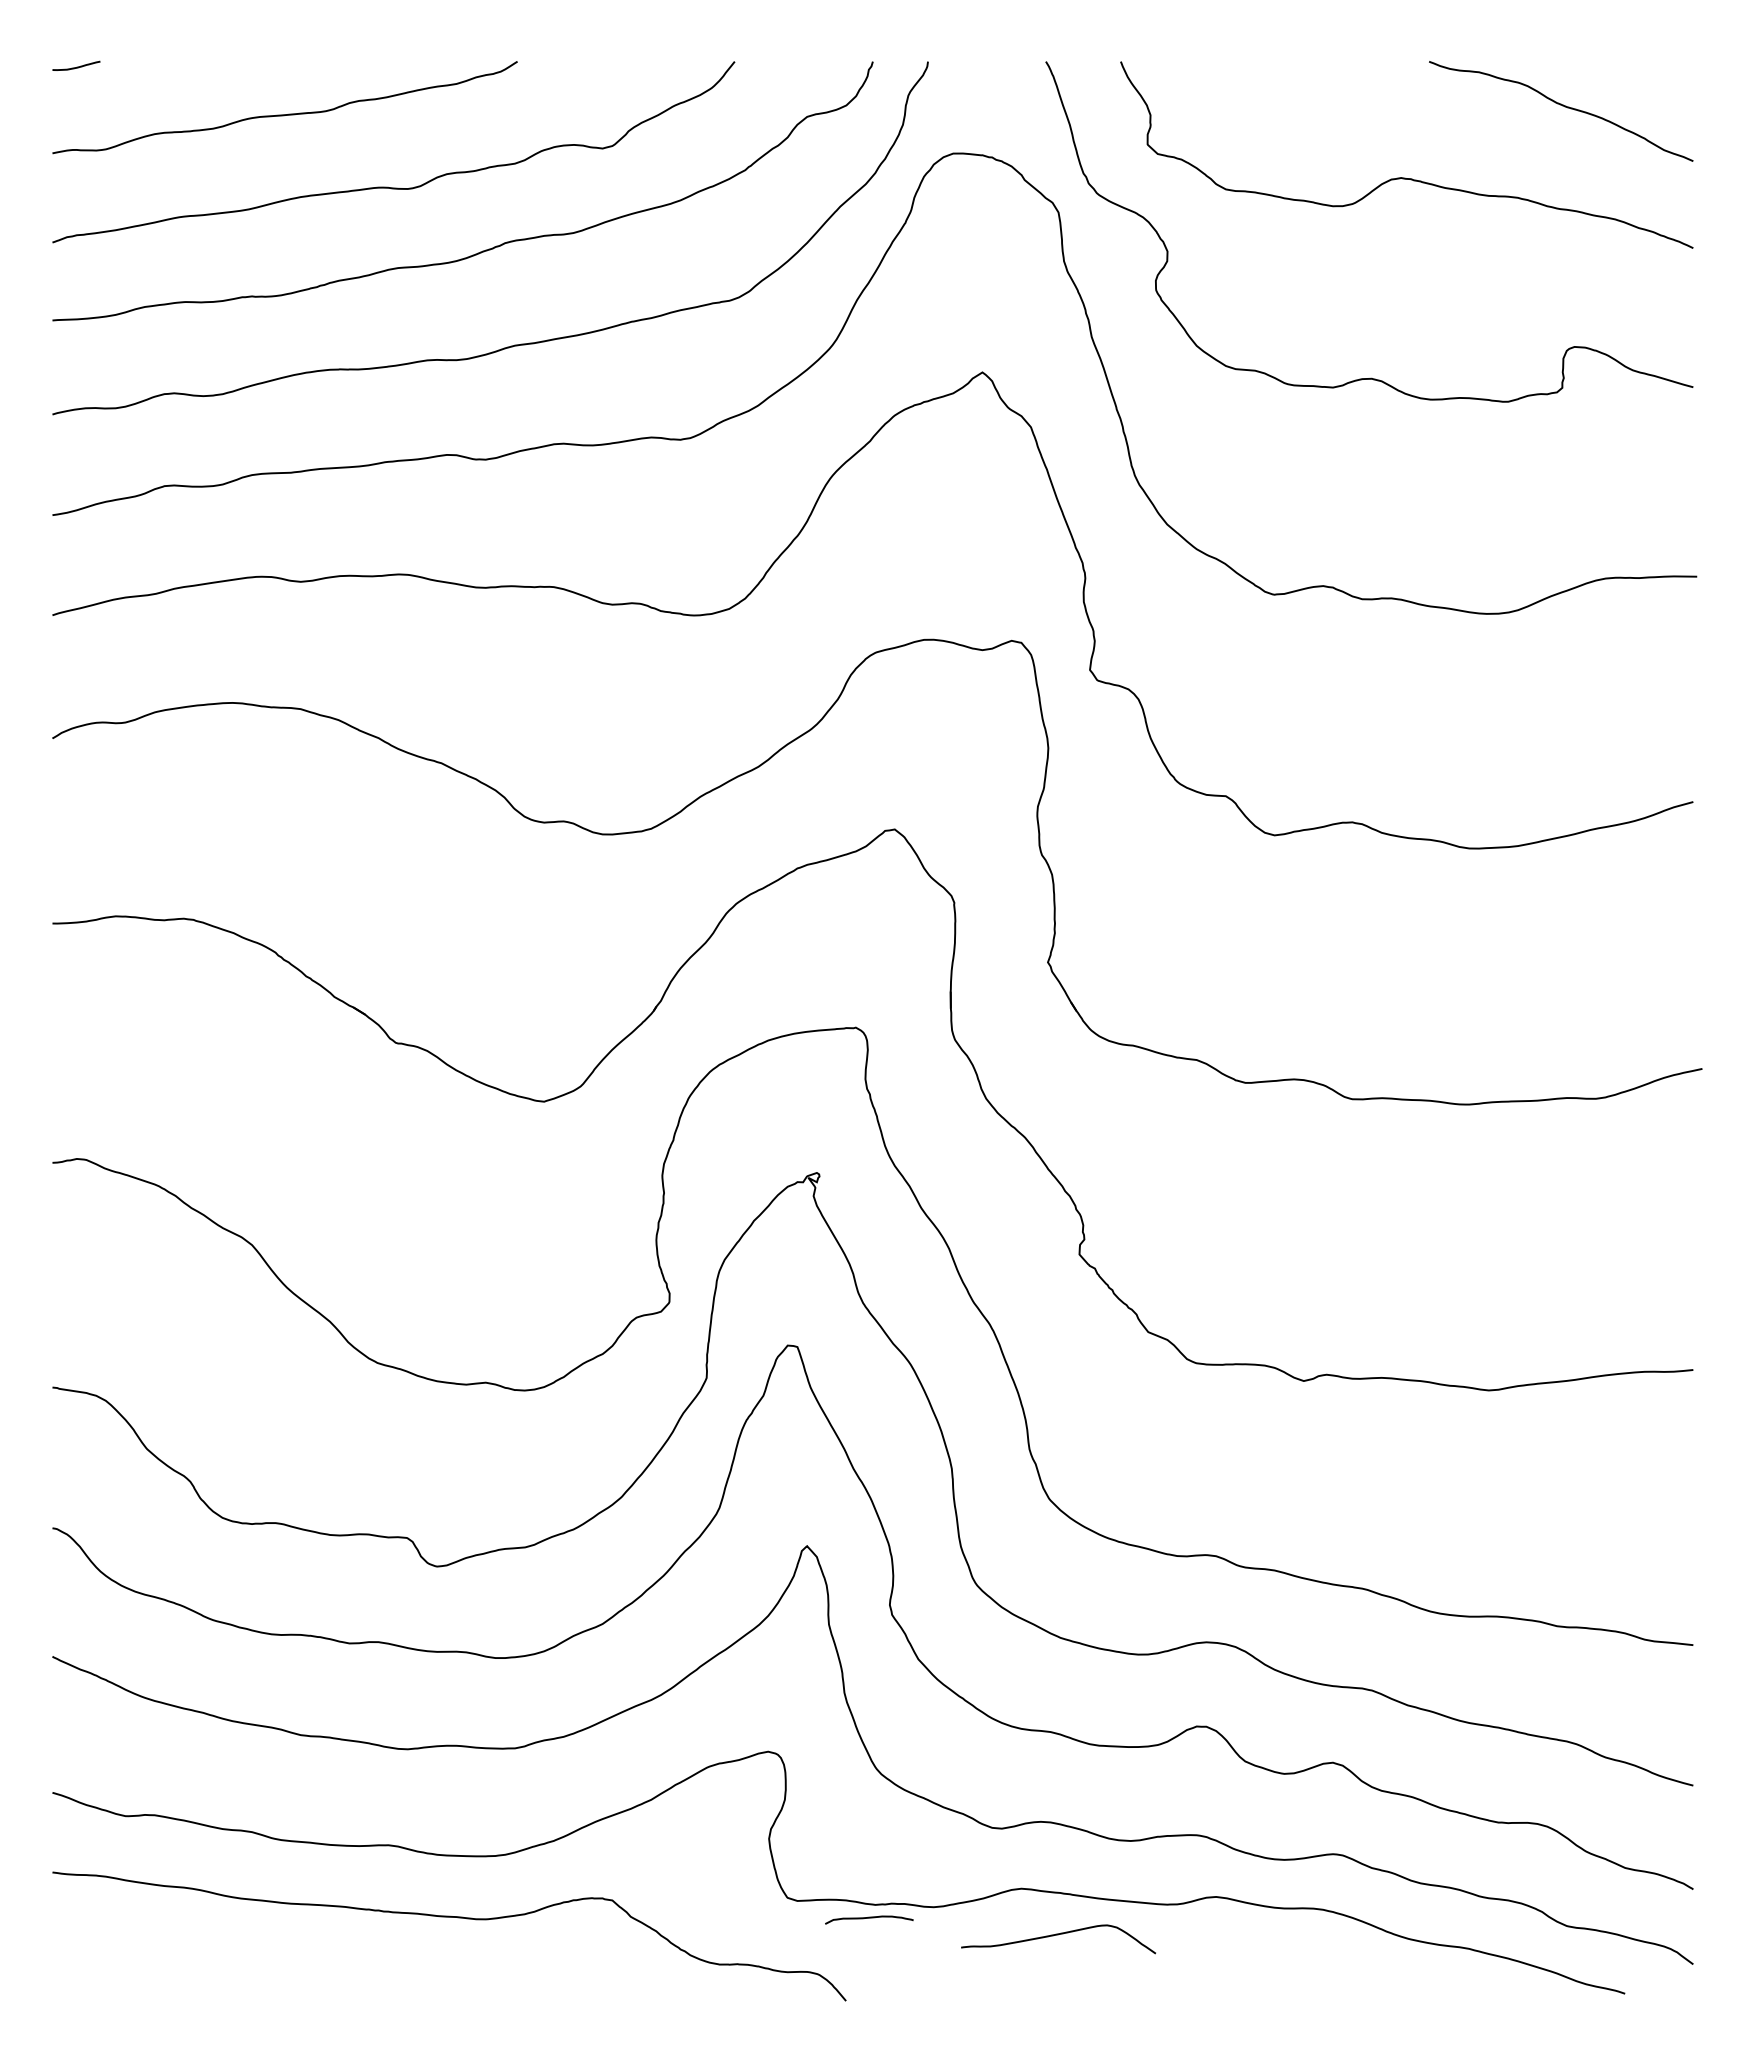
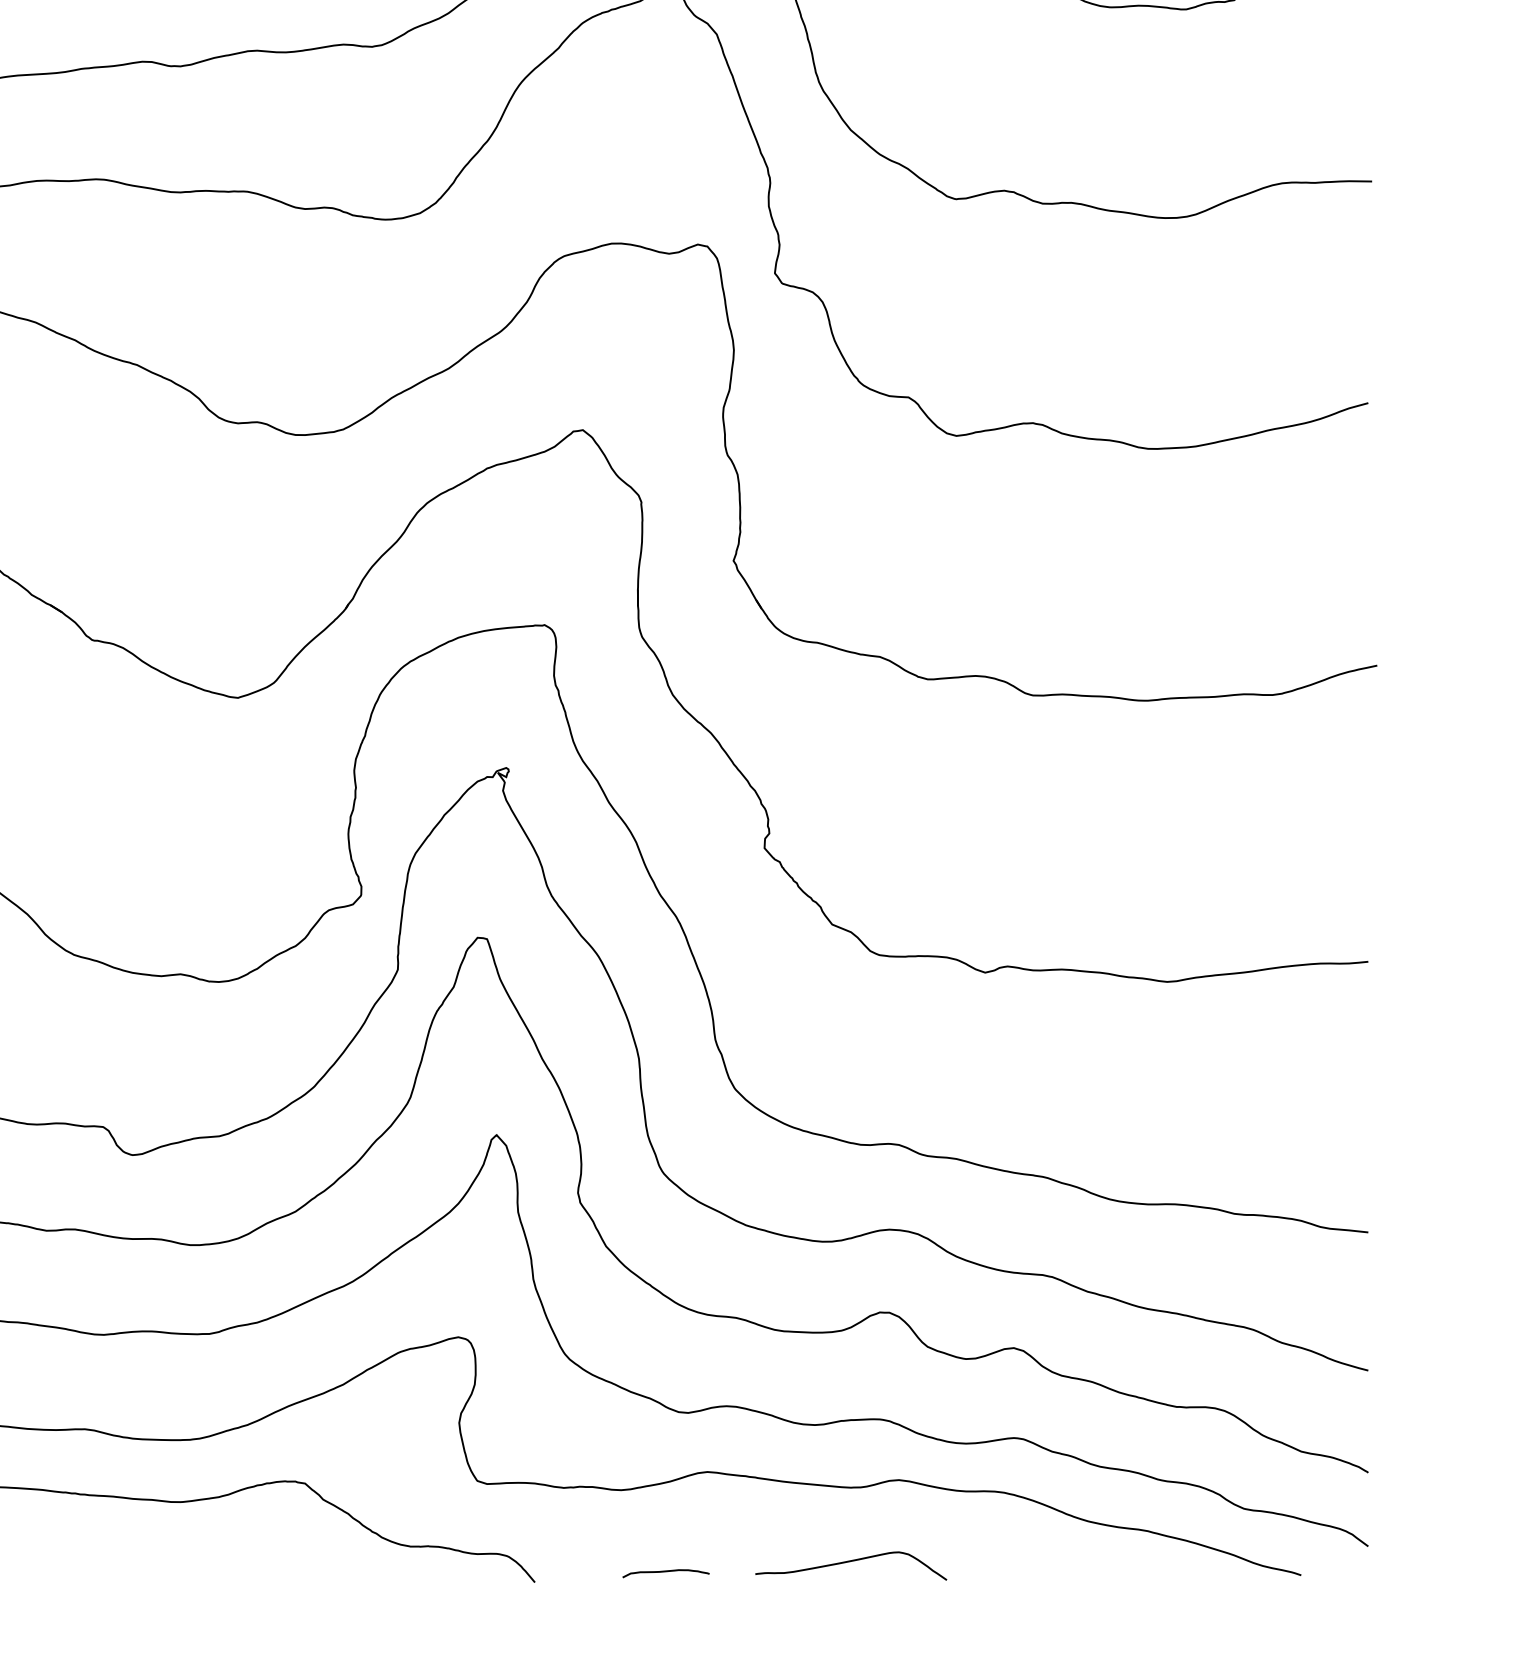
curve: (869, 1918) -> (666, 1572), moved
curve: (1058, 1935) -> (851, 1562), moved

